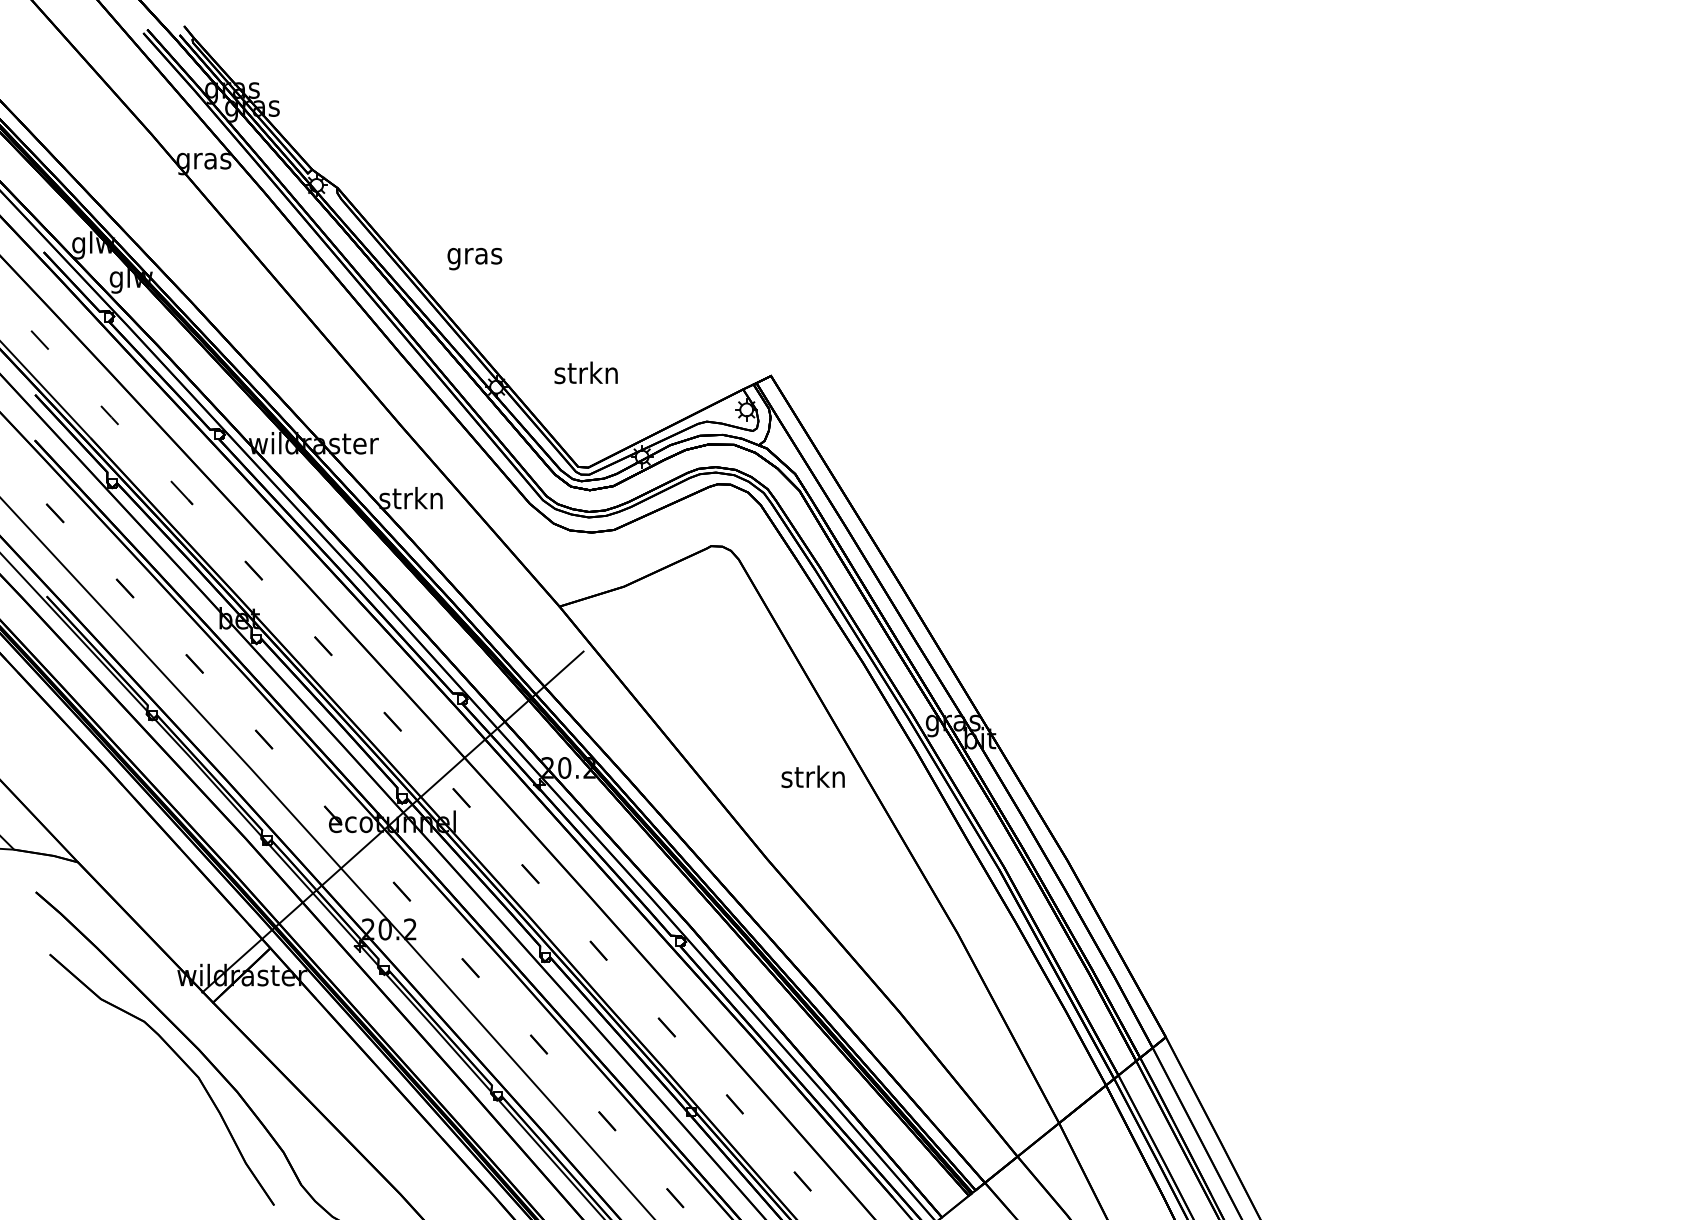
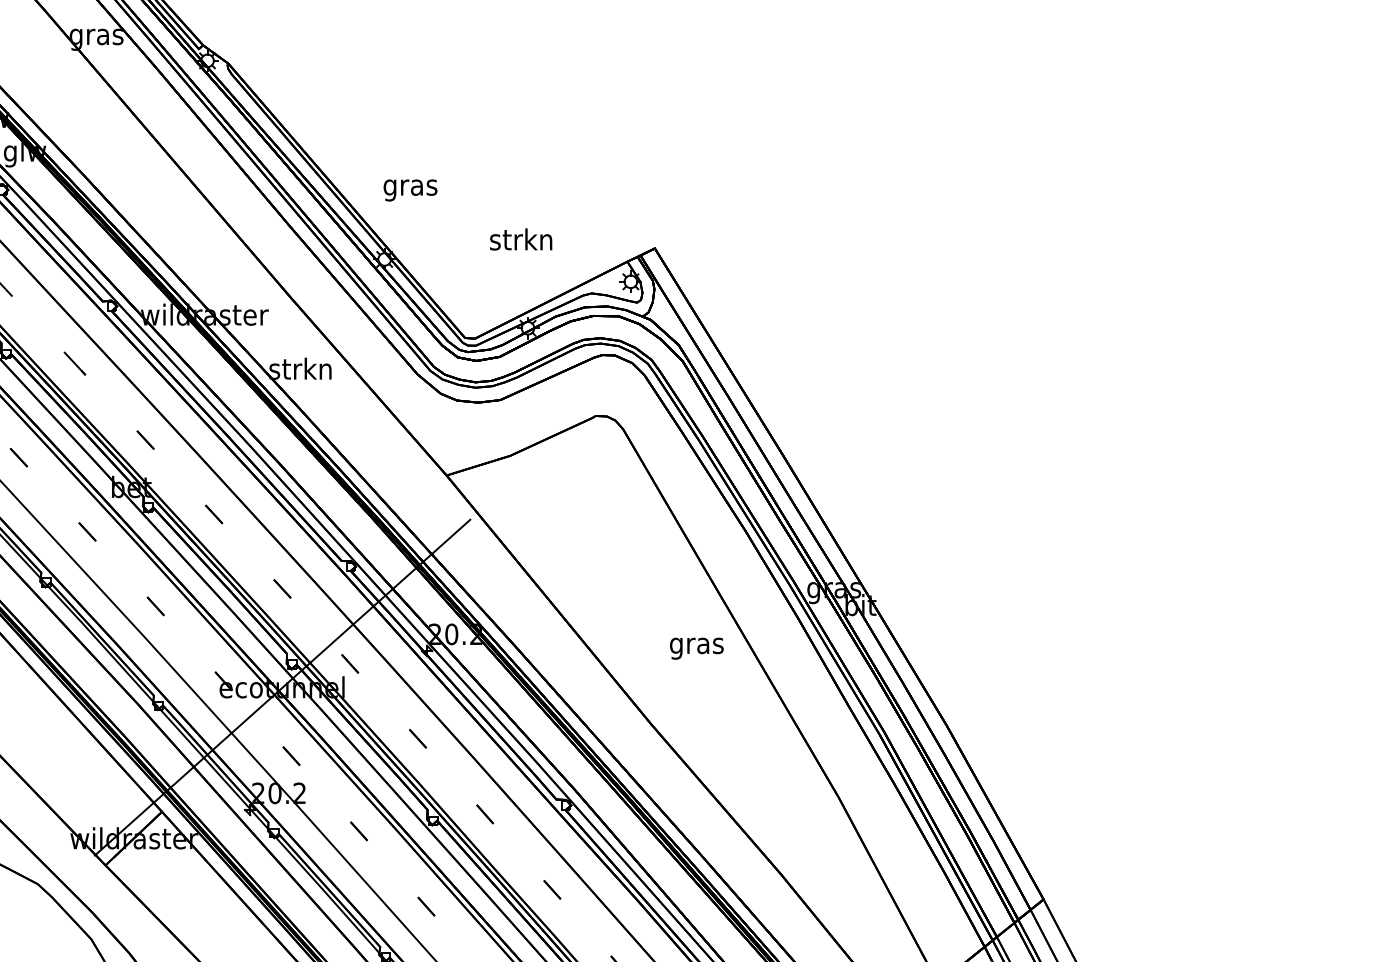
text: (474, 259) -> (410, 190), moved
text: (585, 372) -> (520, 239), moved
text: (812, 779) -> (695, 645), strkn -> gras

